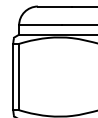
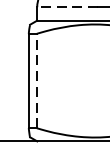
line: (39, 25) -> (66, 7), solid -> dashed
line: (18, 76) -> (36, 80), solid -> dashed

